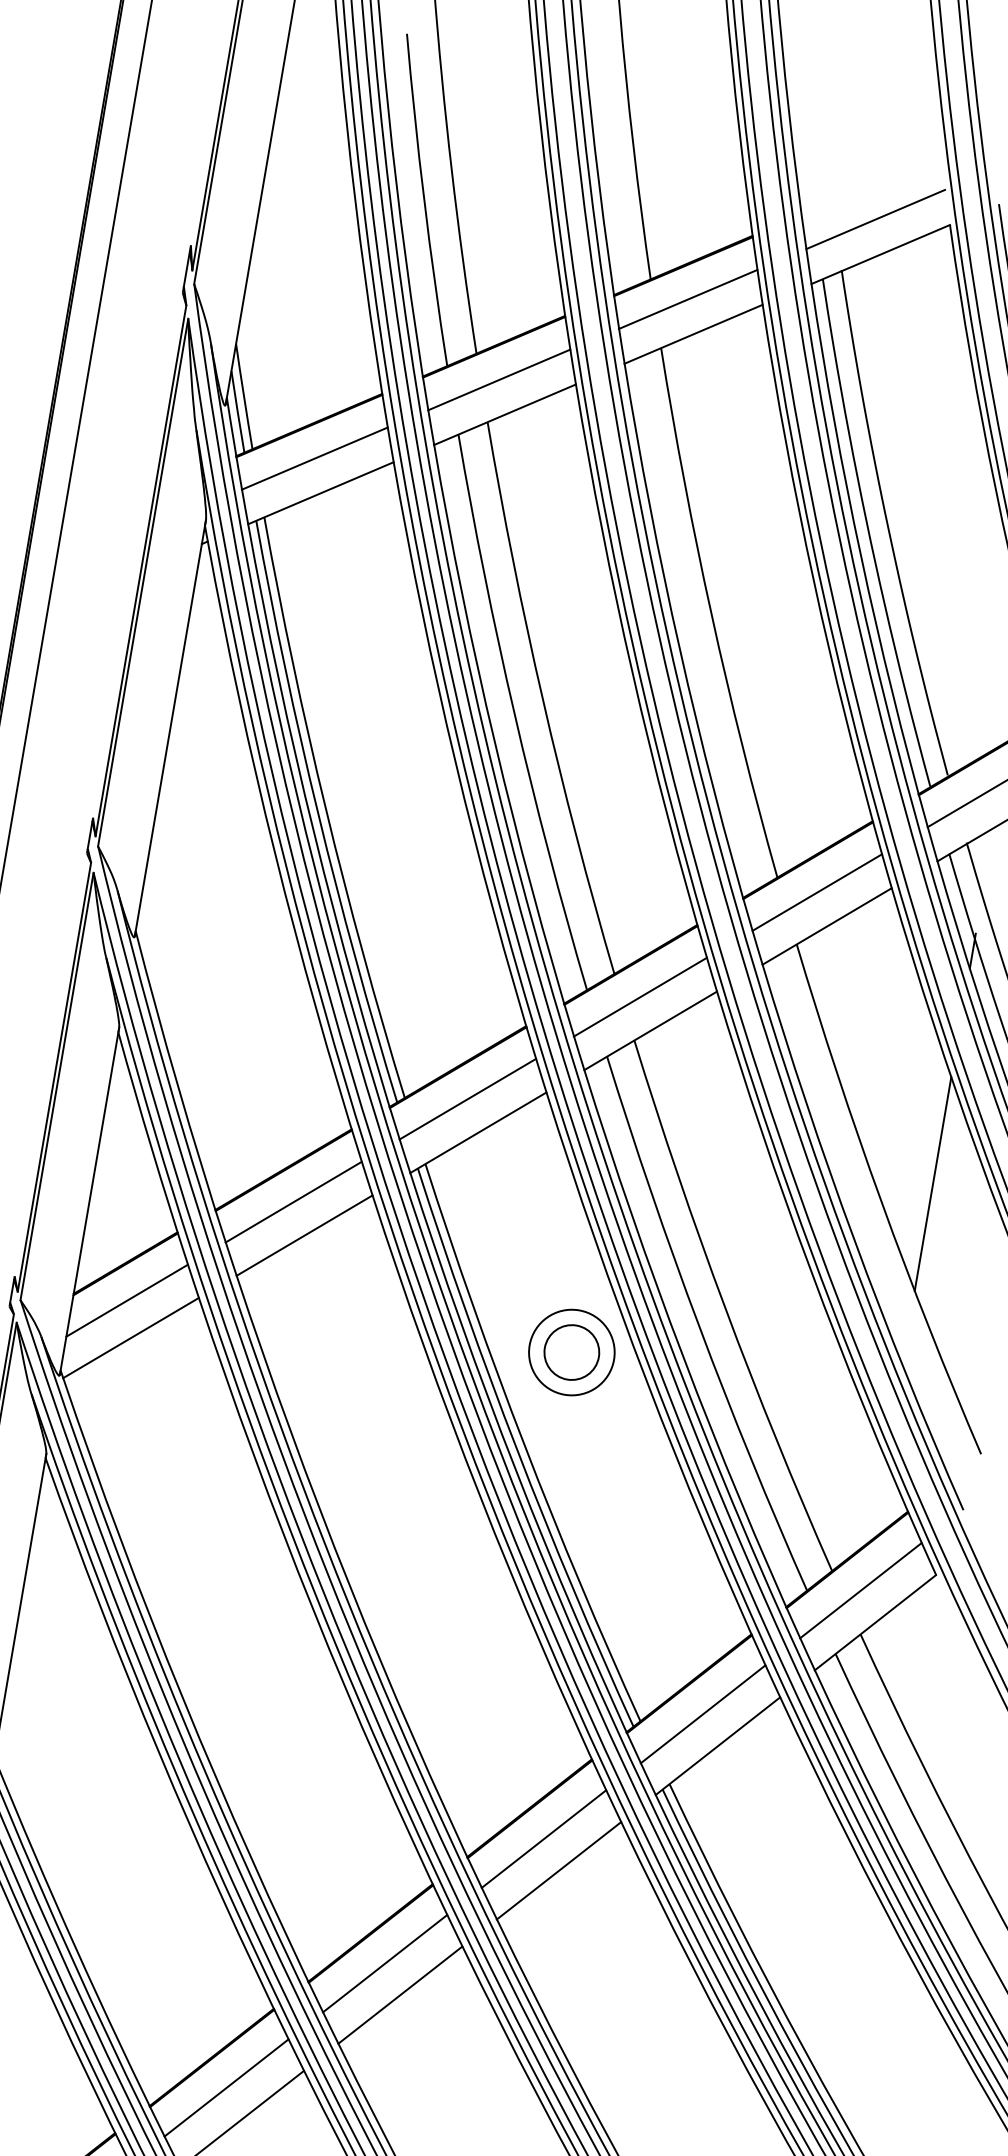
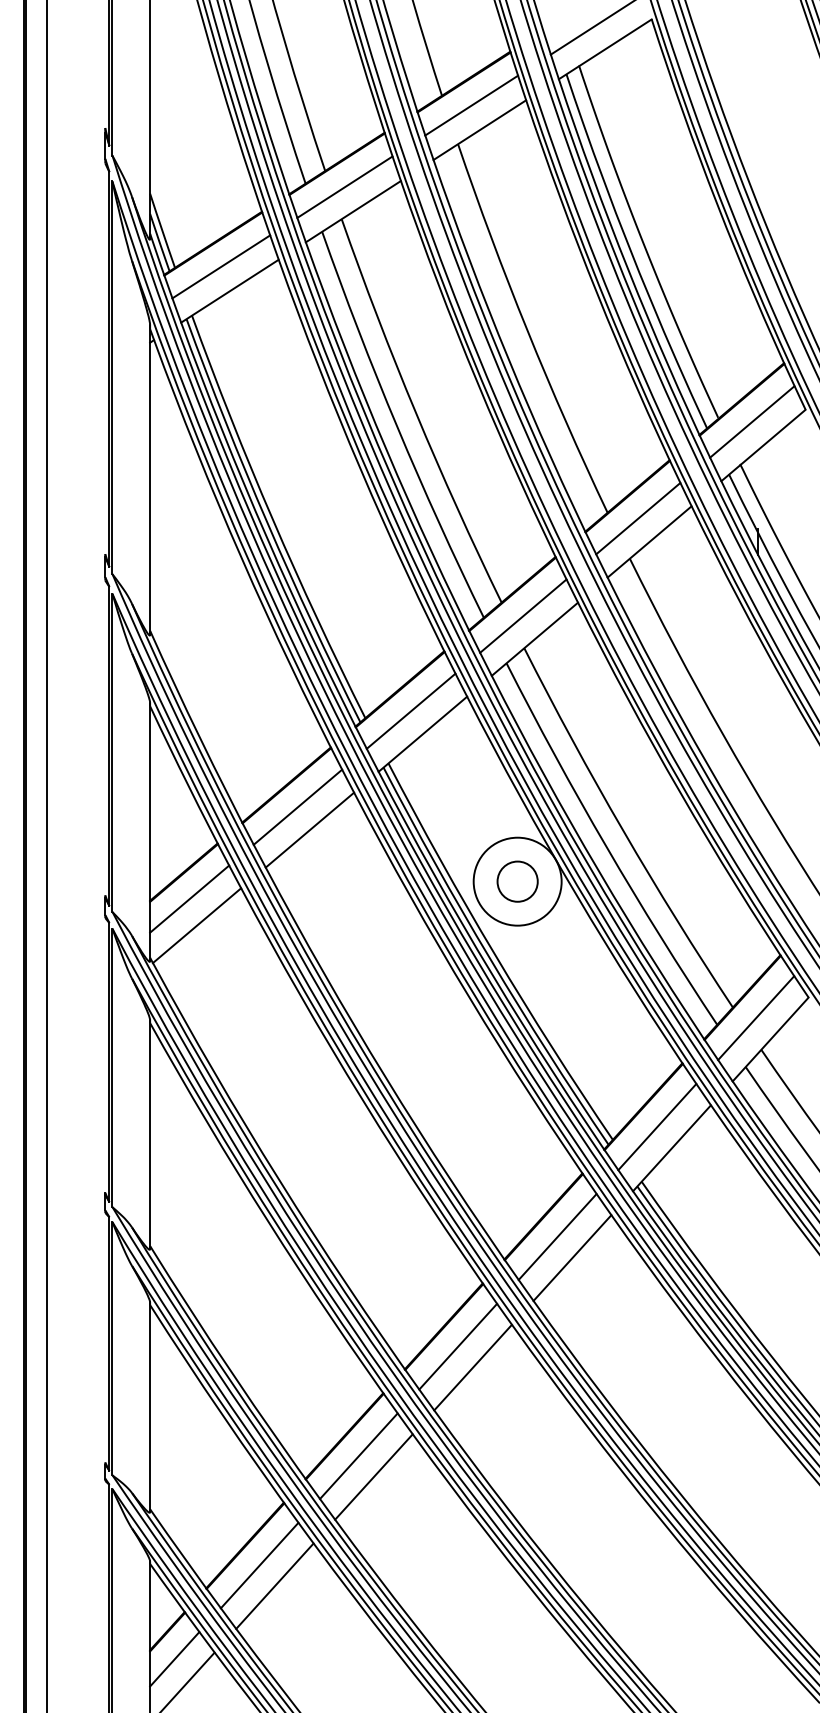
line: (933, 1183) -> (758, 714), removed
circle: (571, 1352) -> (517, 881), size x1.4

